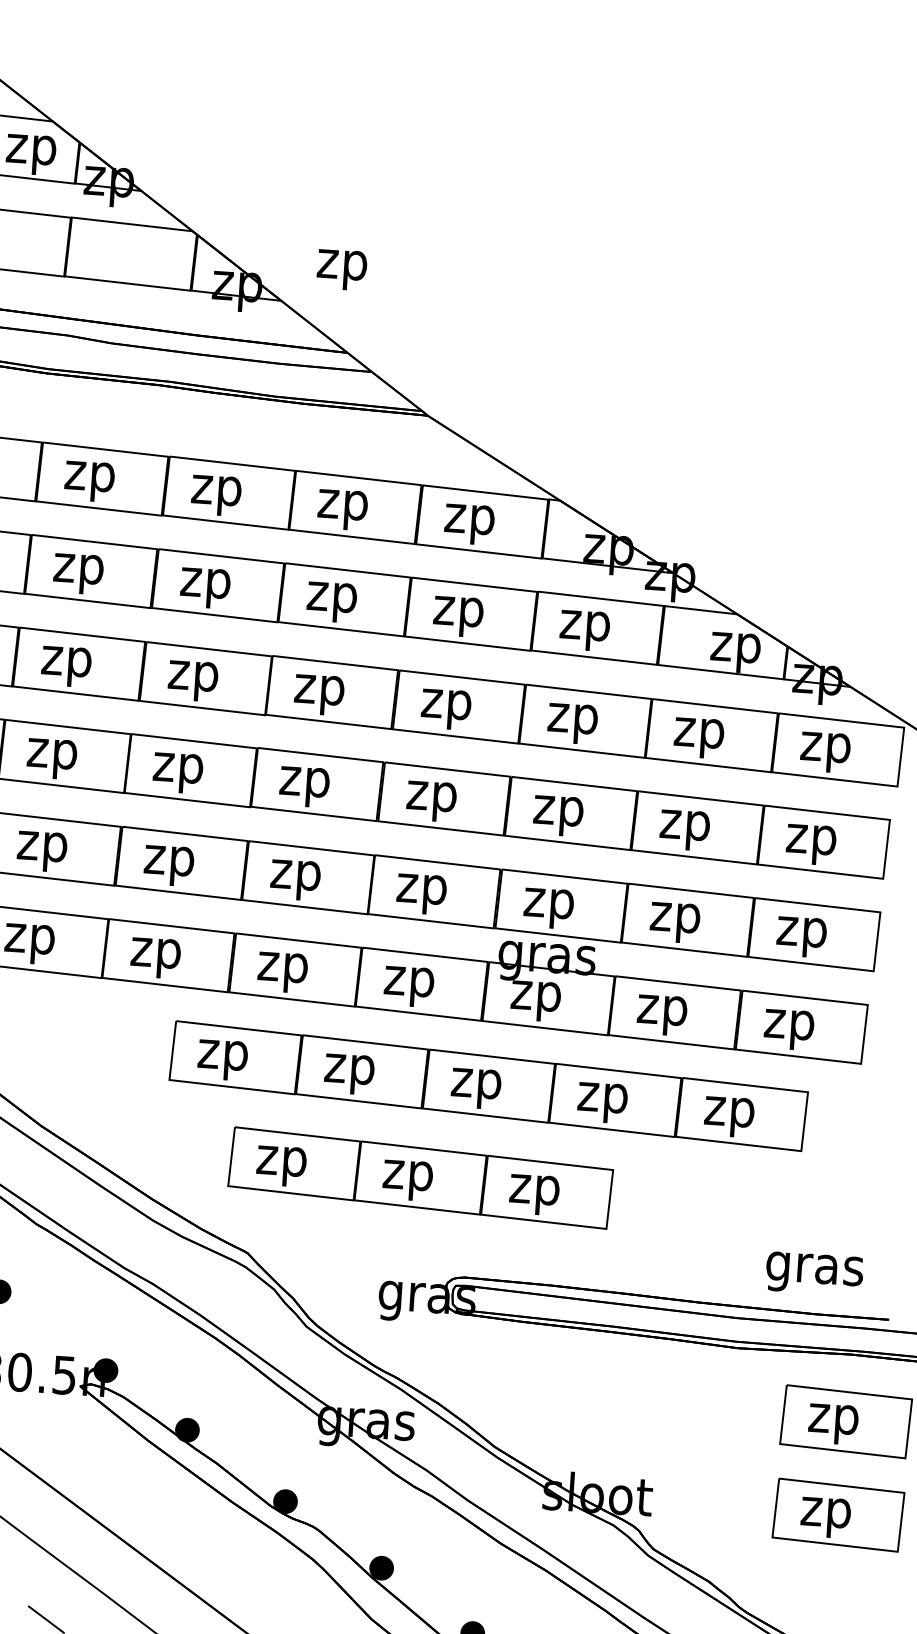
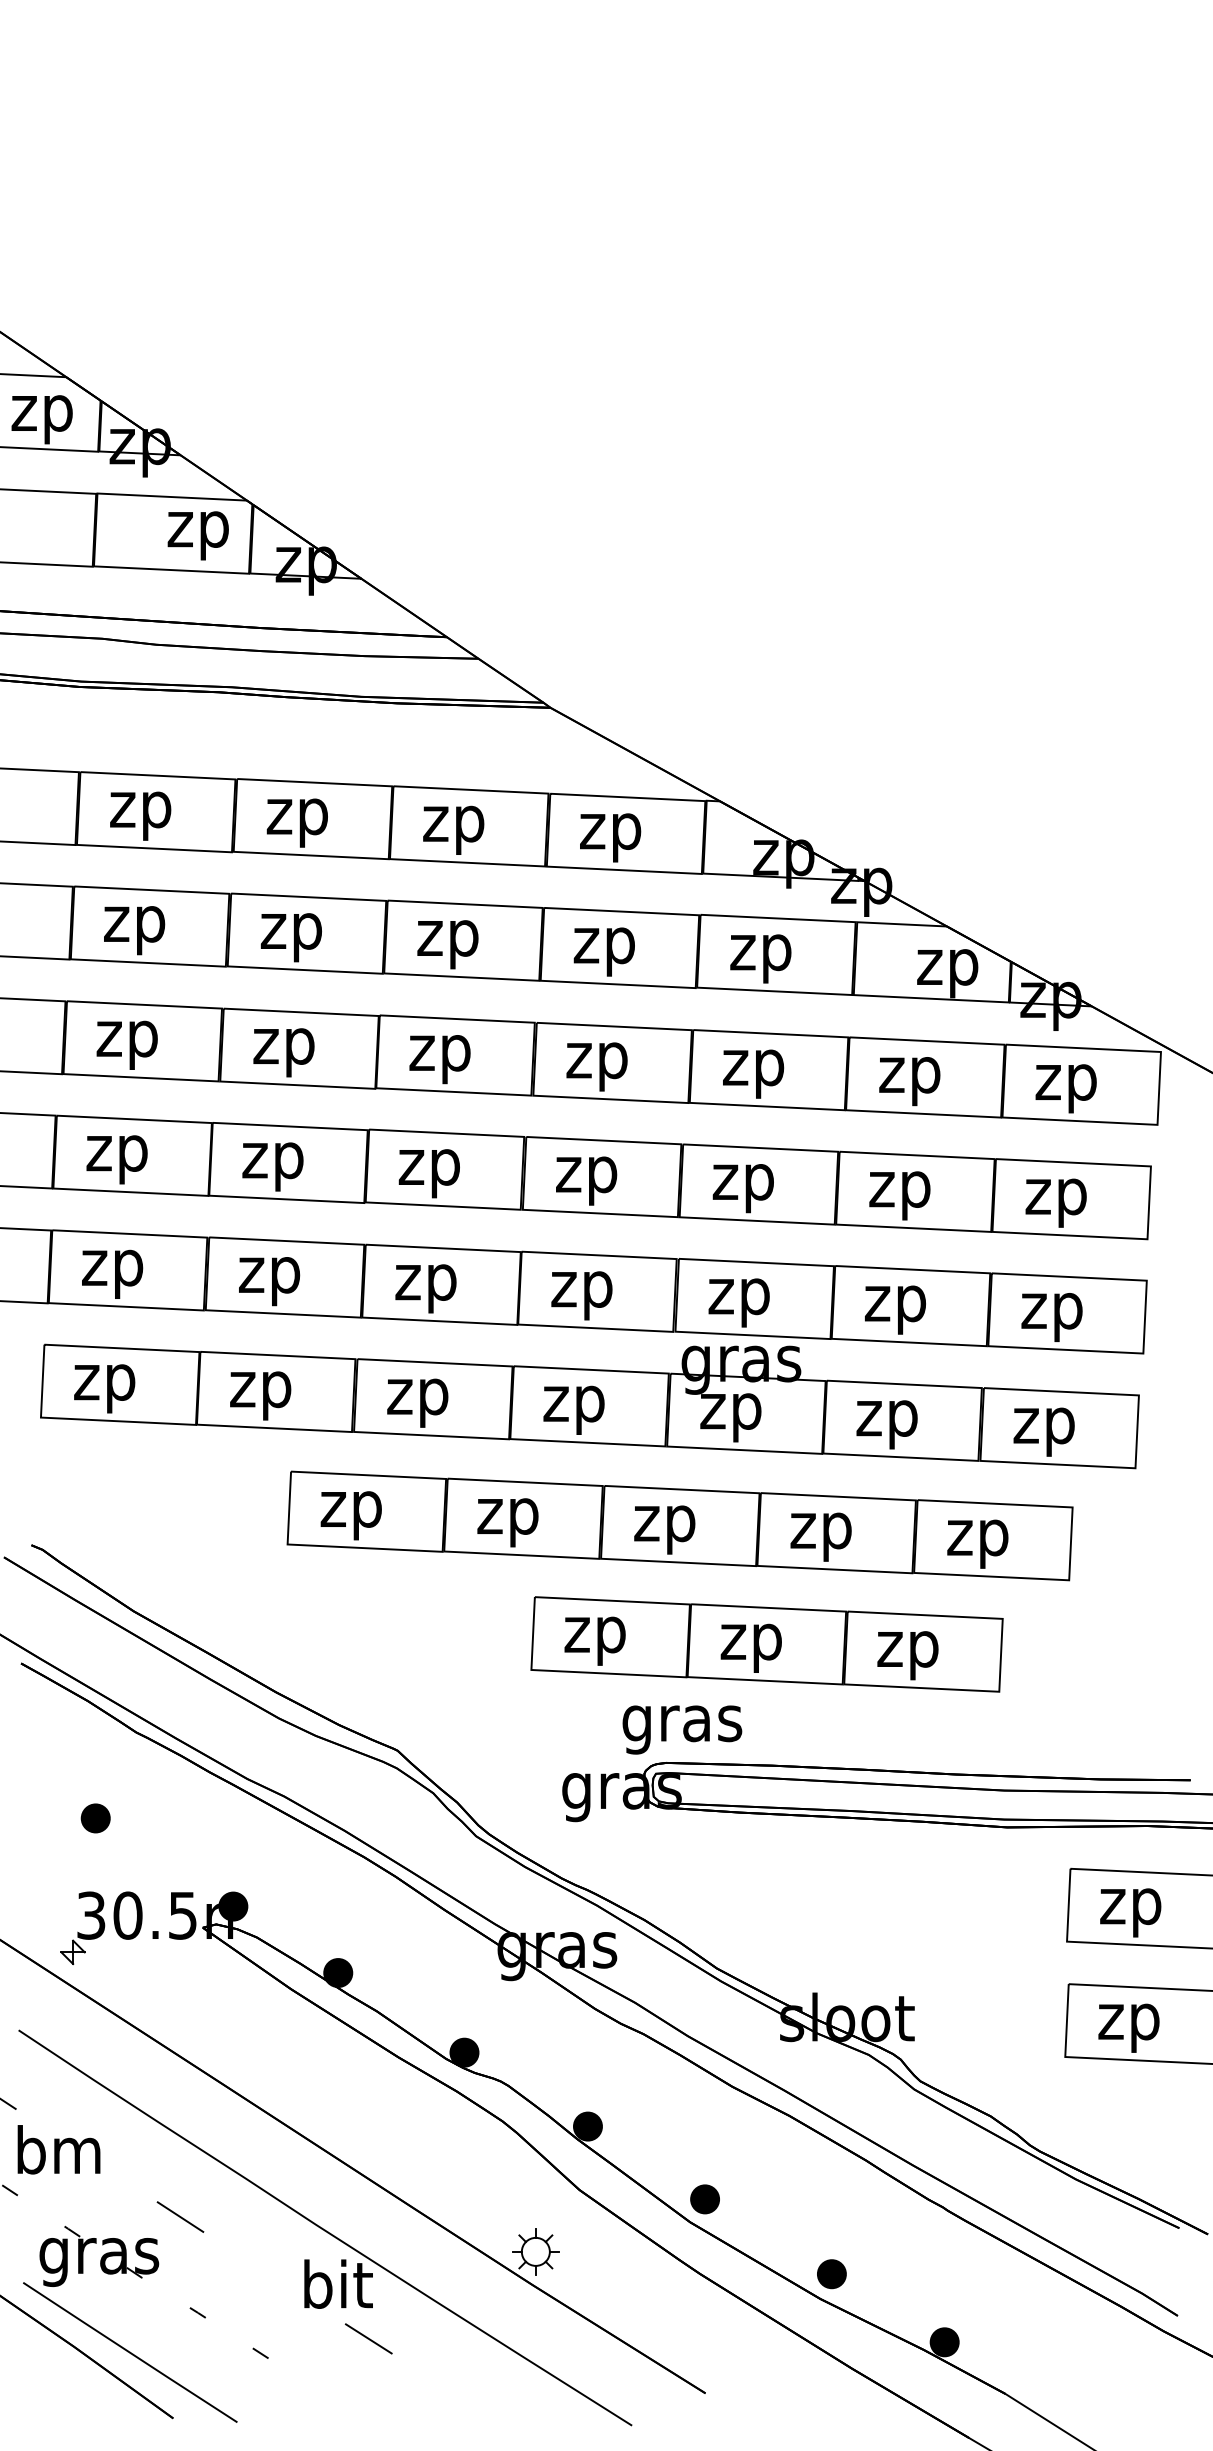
text: (341, 269) -> (197, 535), moved
part: (420, 1178) -> (766, 1644), moved
text: (814, 1273) -> (682, 1729), moved

